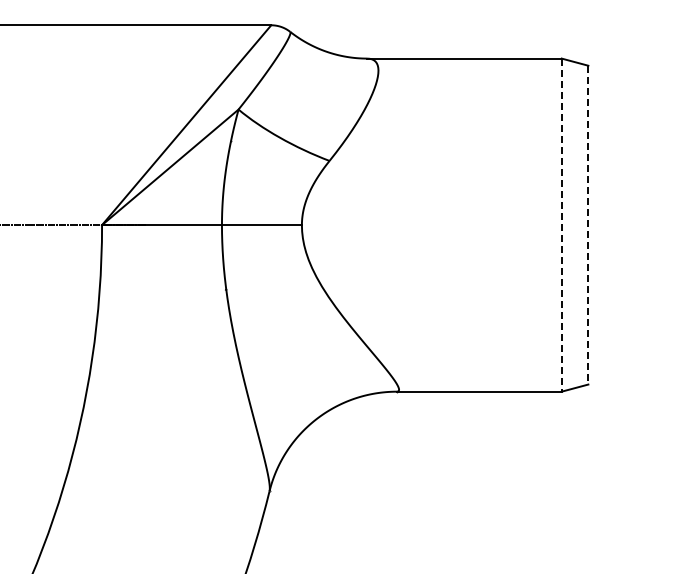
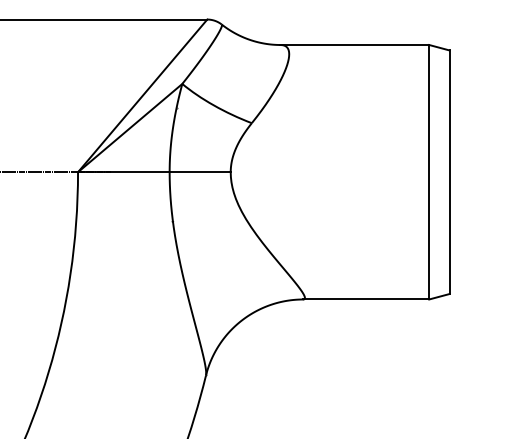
line: (561, 225) -> (429, 172), dashed -> solid
line: (588, 225) -> (449, 172), dashed -> solid

